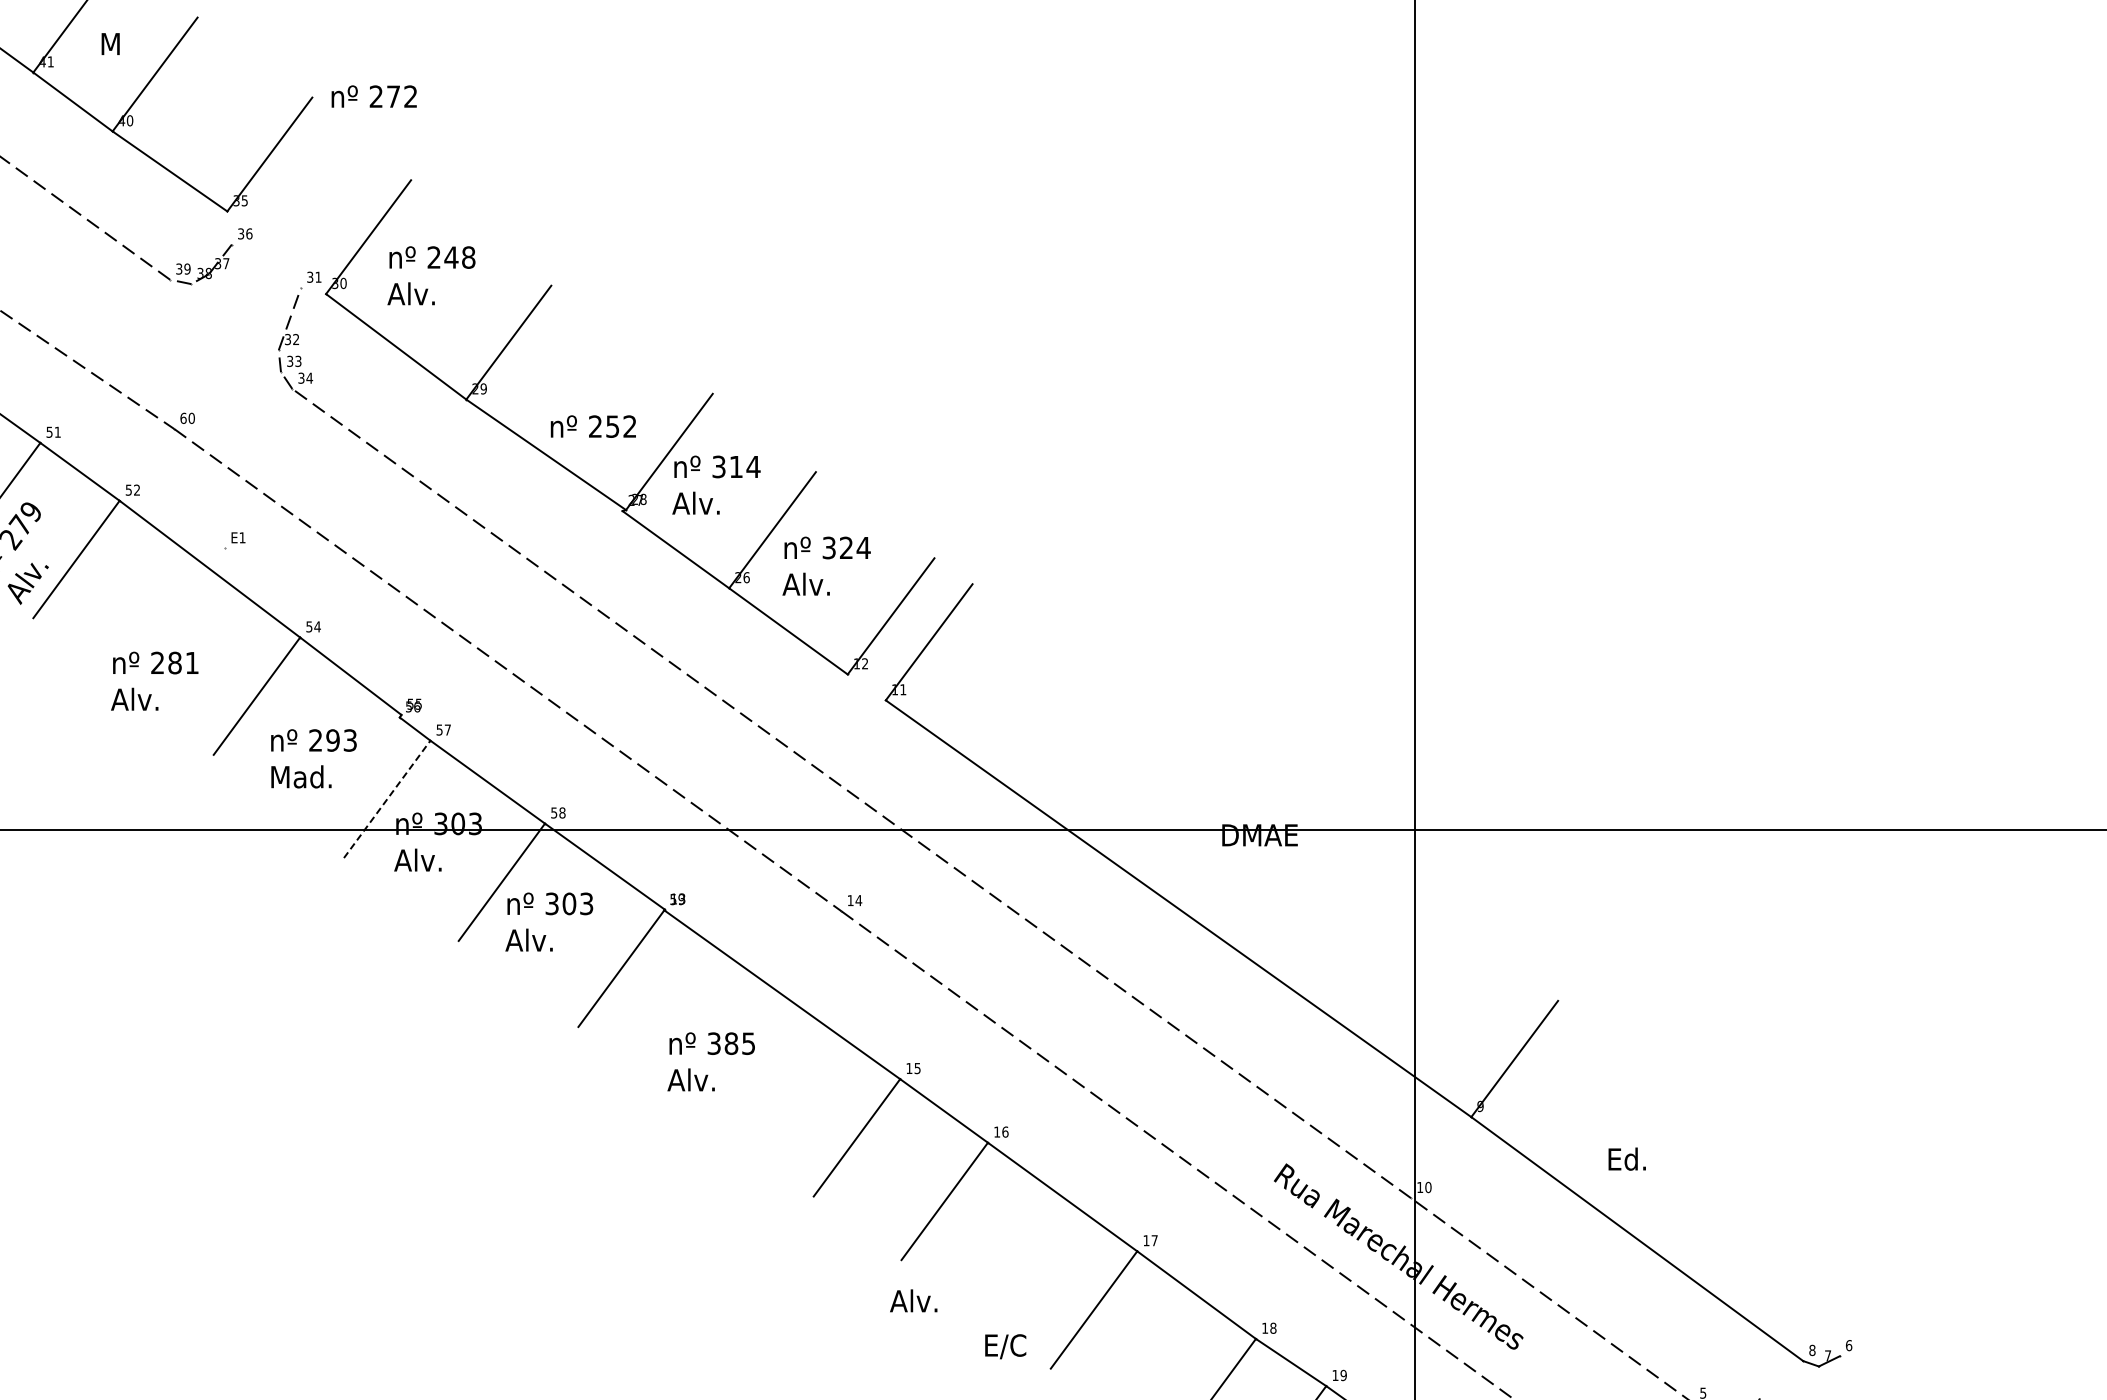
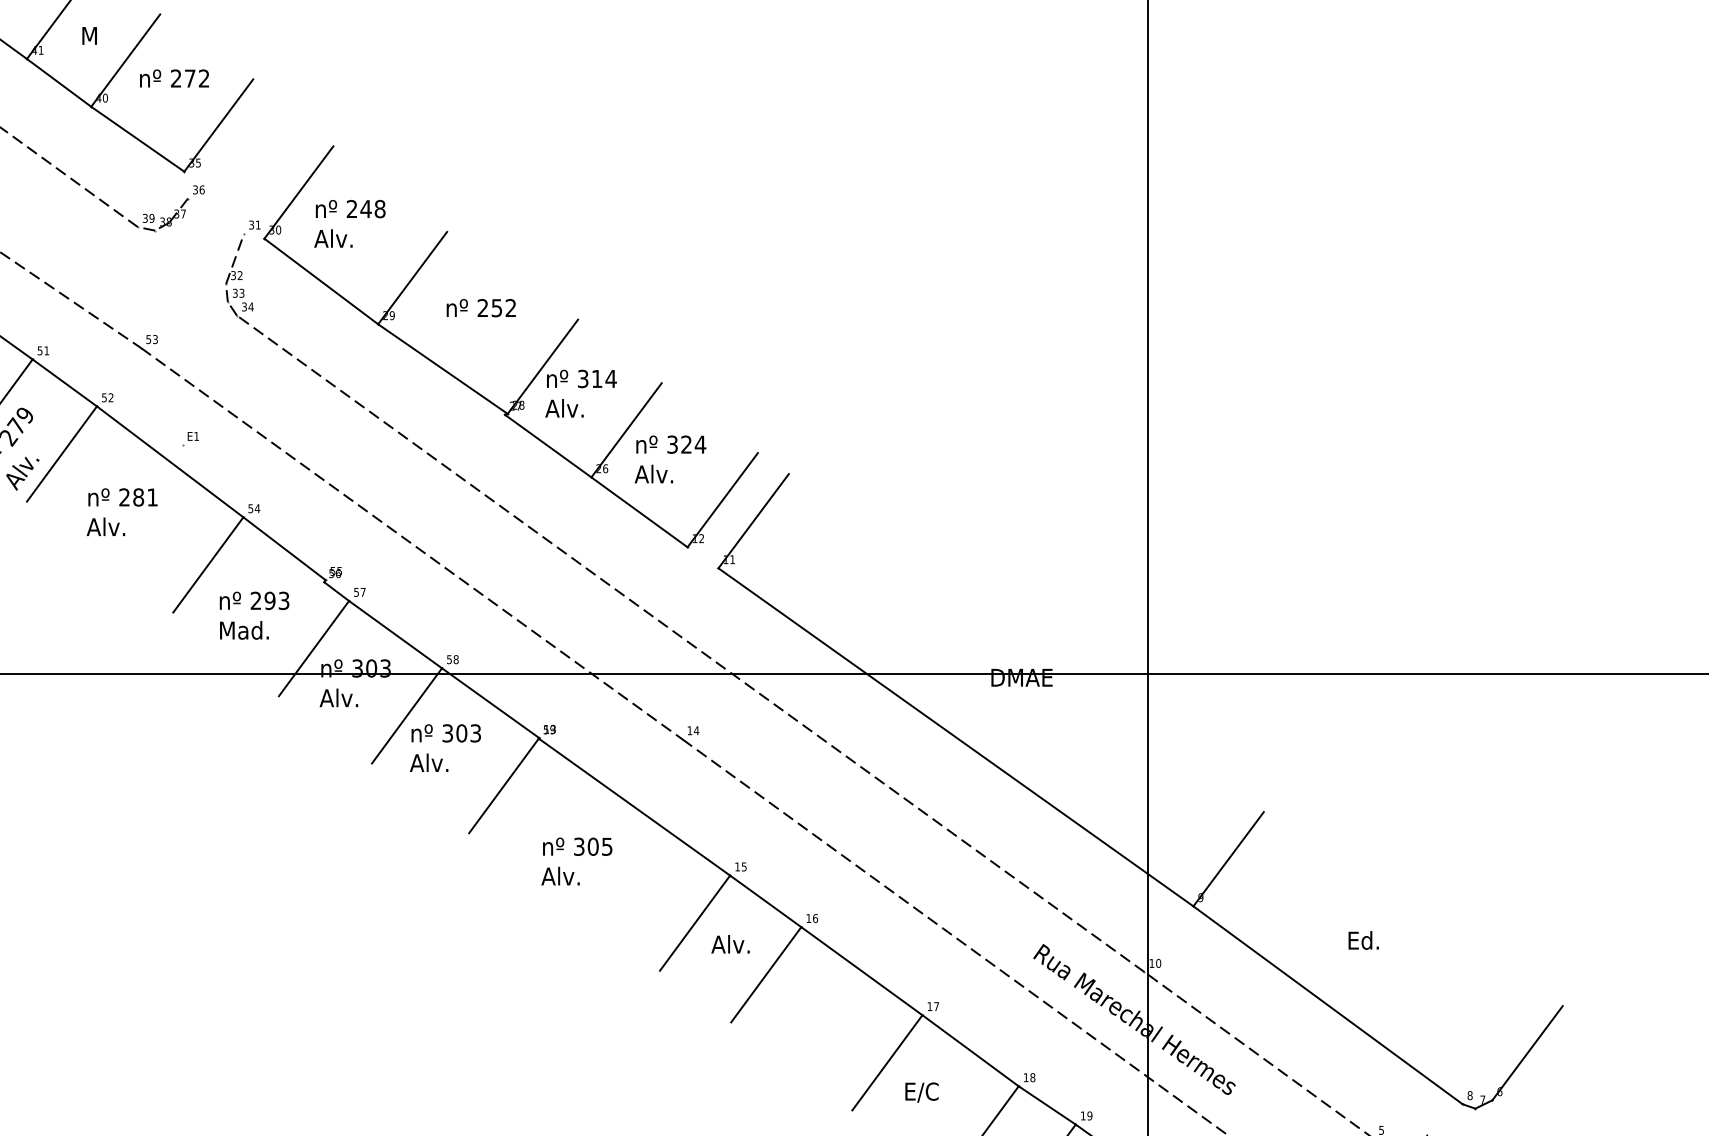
text: (373, 96) -> (173, 78), moved
text: (187, 417) -> (152, 338), 60 -> 53
text: (592, 426) -> (480, 308), moved
text: (154, 680) -> (121, 511), moved
line: (387, 799) -> (314, 648), dashed -> solid
text: (731, 1043) -> (593, 846), 385 -> 305
text: (1626, 1158) -> (1363, 939), moved
line: (1882, 1298) -> (1526, 1053), added
text: (913, 1300) -> (730, 943), moved
text: (1005, 1346) -> (921, 1092), moved

